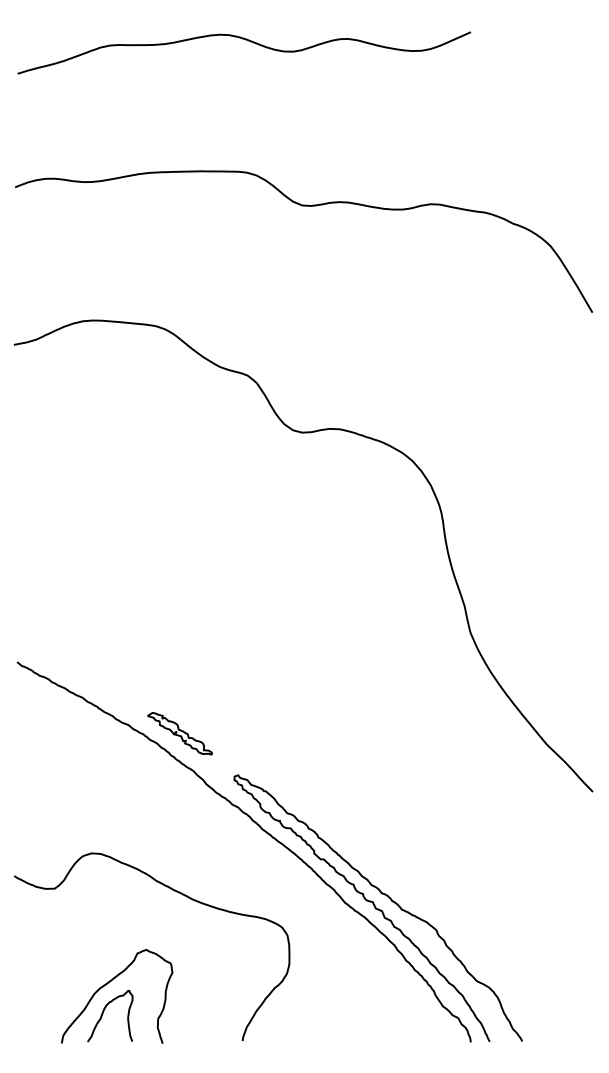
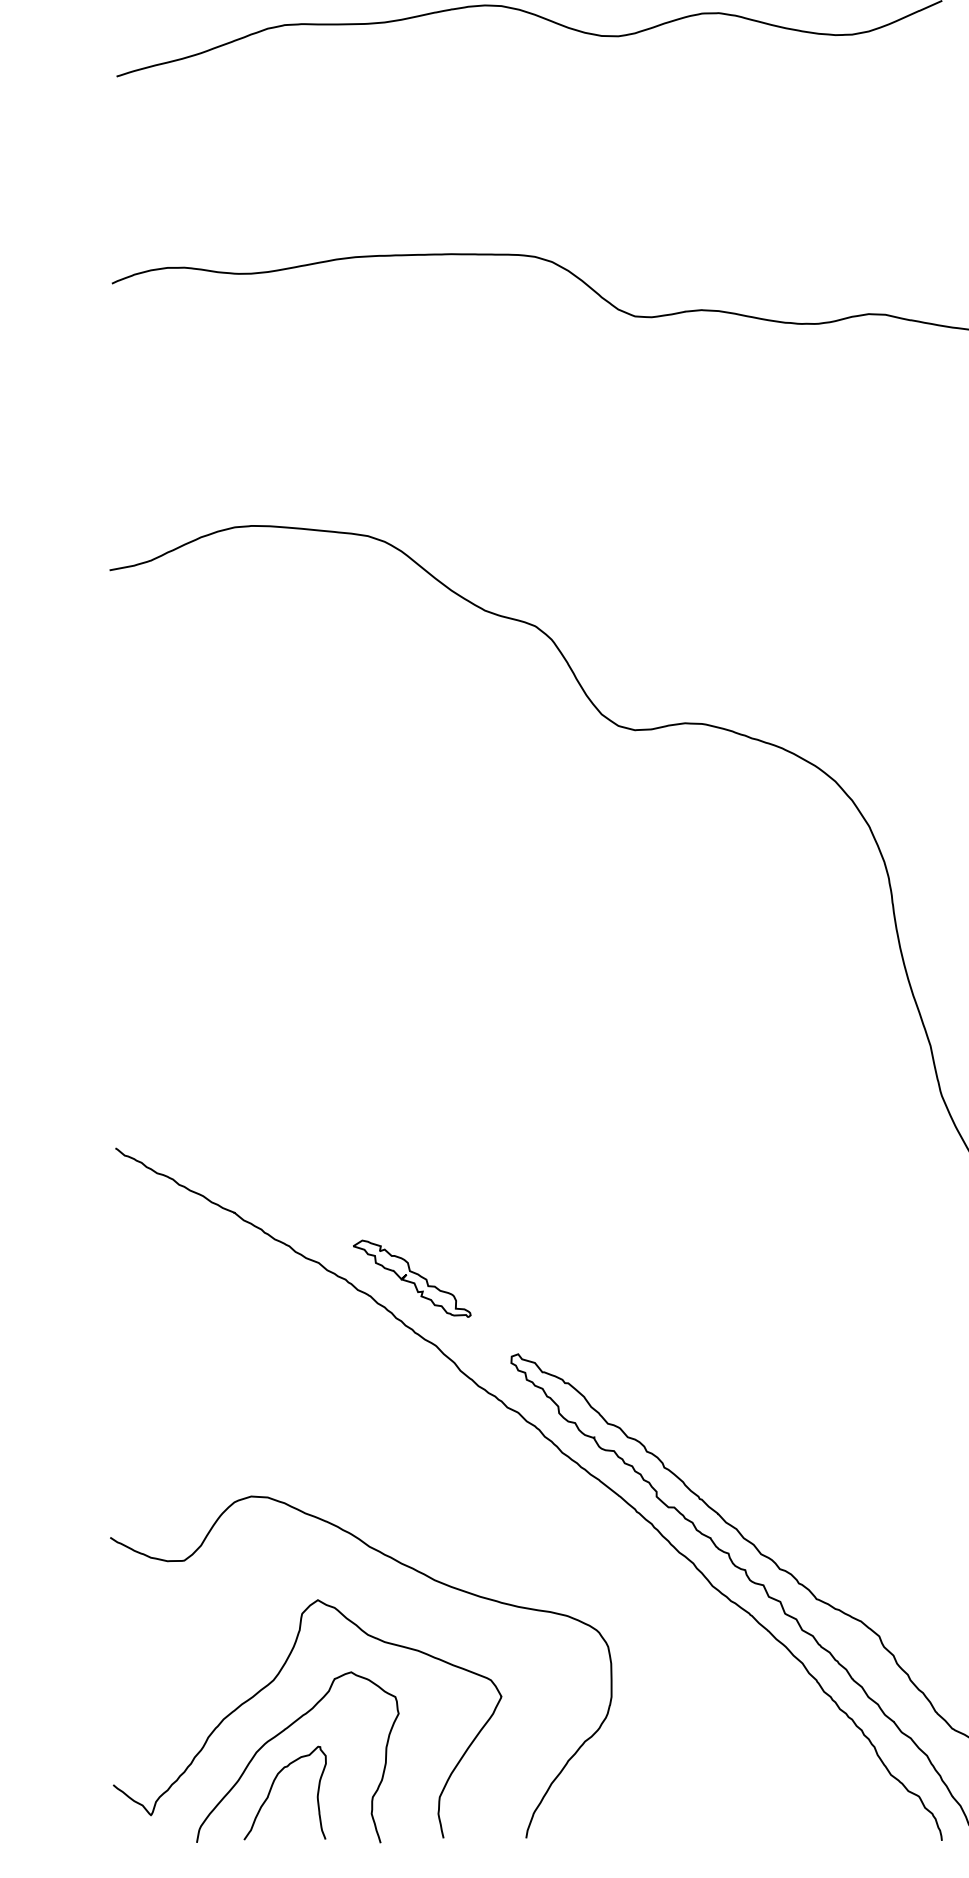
curve: (103, 955) -> (272, 1682), added

